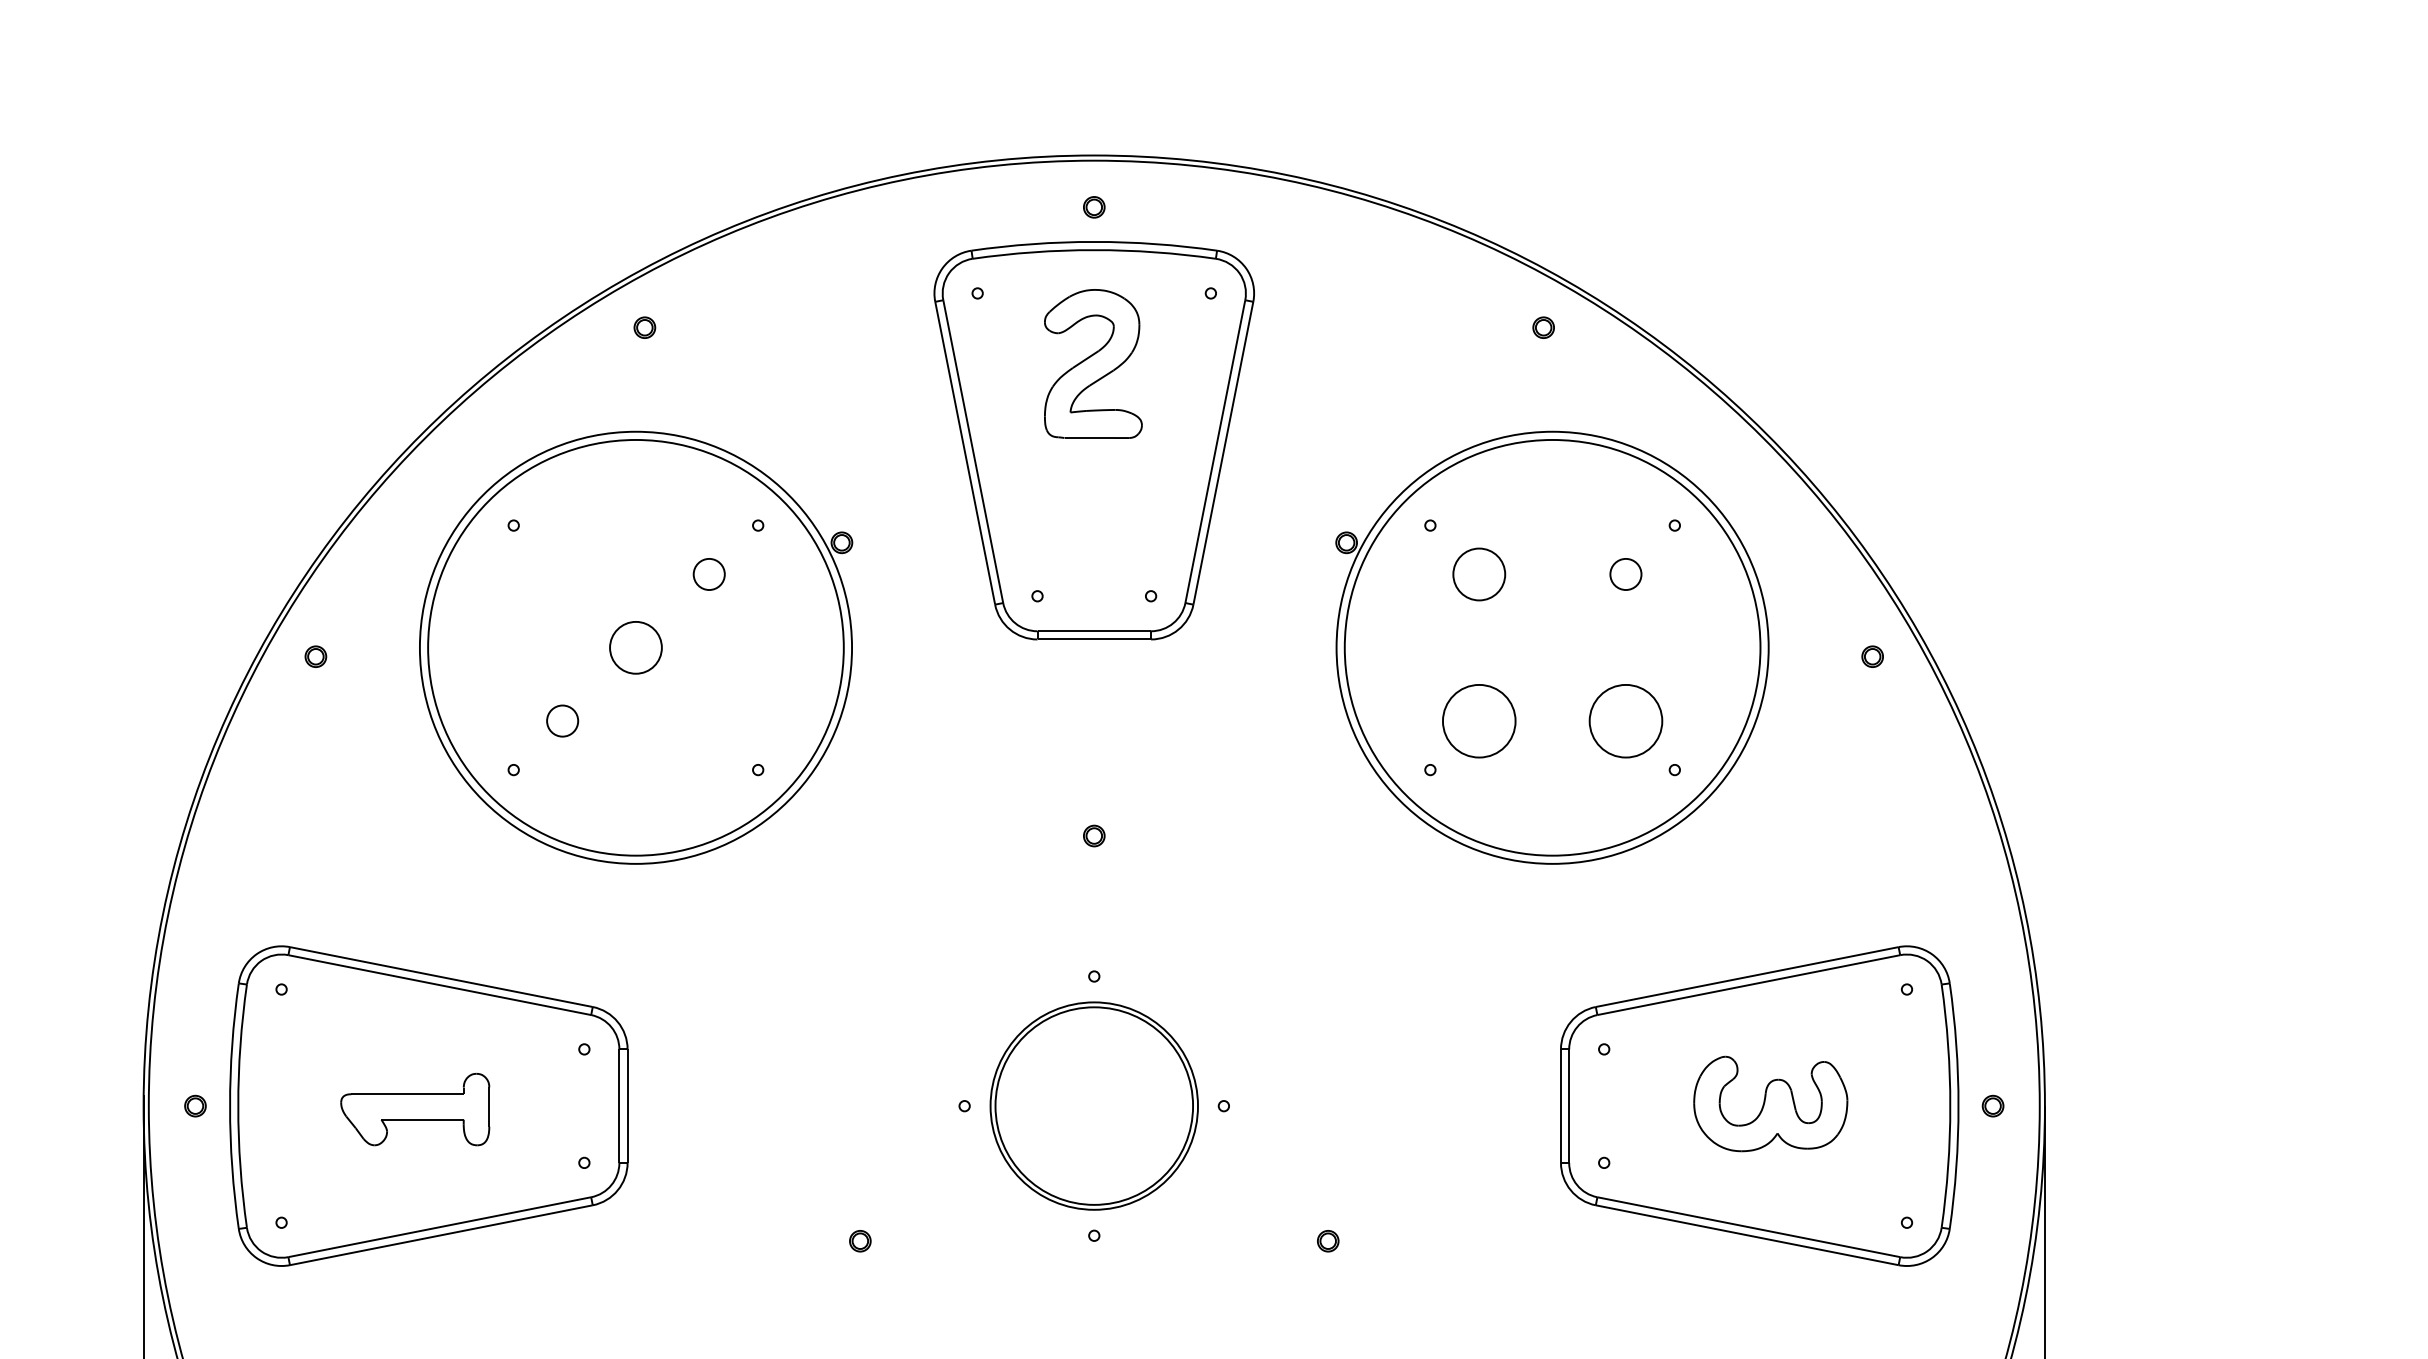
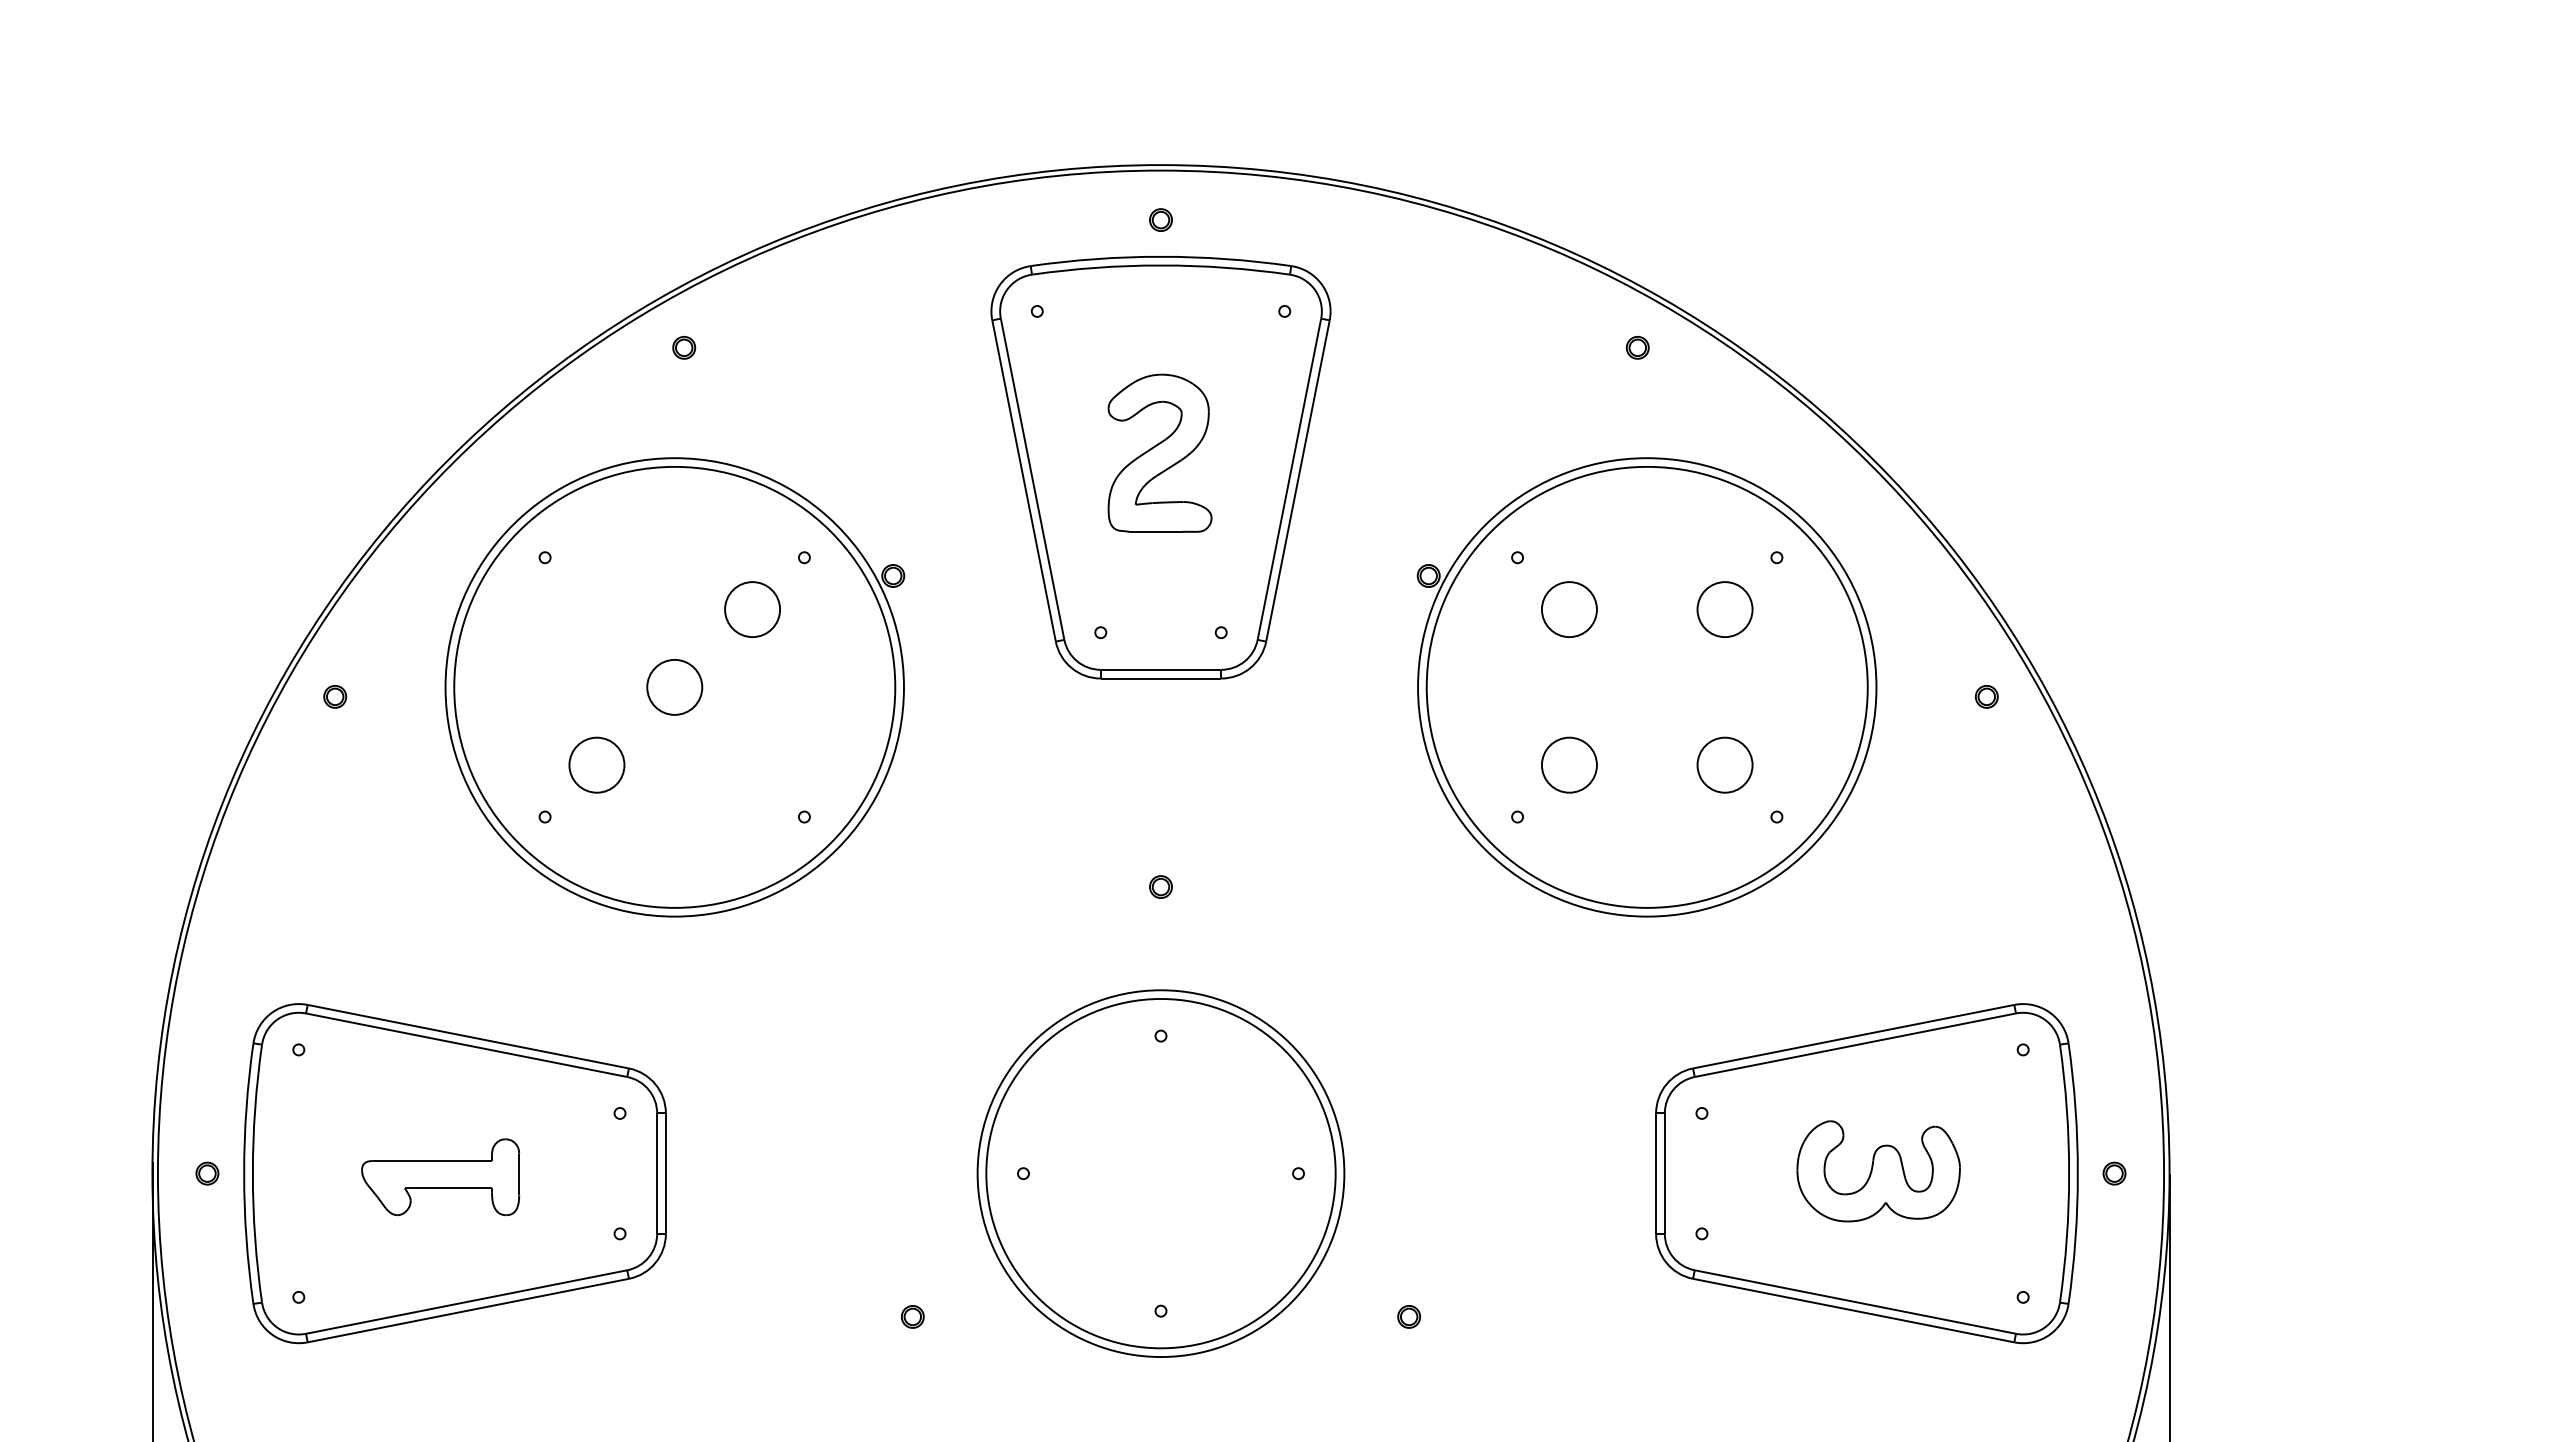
part: (1092, 363) -> (1159, 452), moved
part: (709, 574) -> (752, 609), size x1.67
part: (1625, 574) -> (1724, 609), size x1.67
part: (562, 720) -> (596, 764), size x1.67
part: (1479, 720) -> (1569, 764), size x0.71
part: (1625, 720) -> (1724, 764), size x0.71
part: (1093, 1106) -> (1160, 1173), size x1.67

